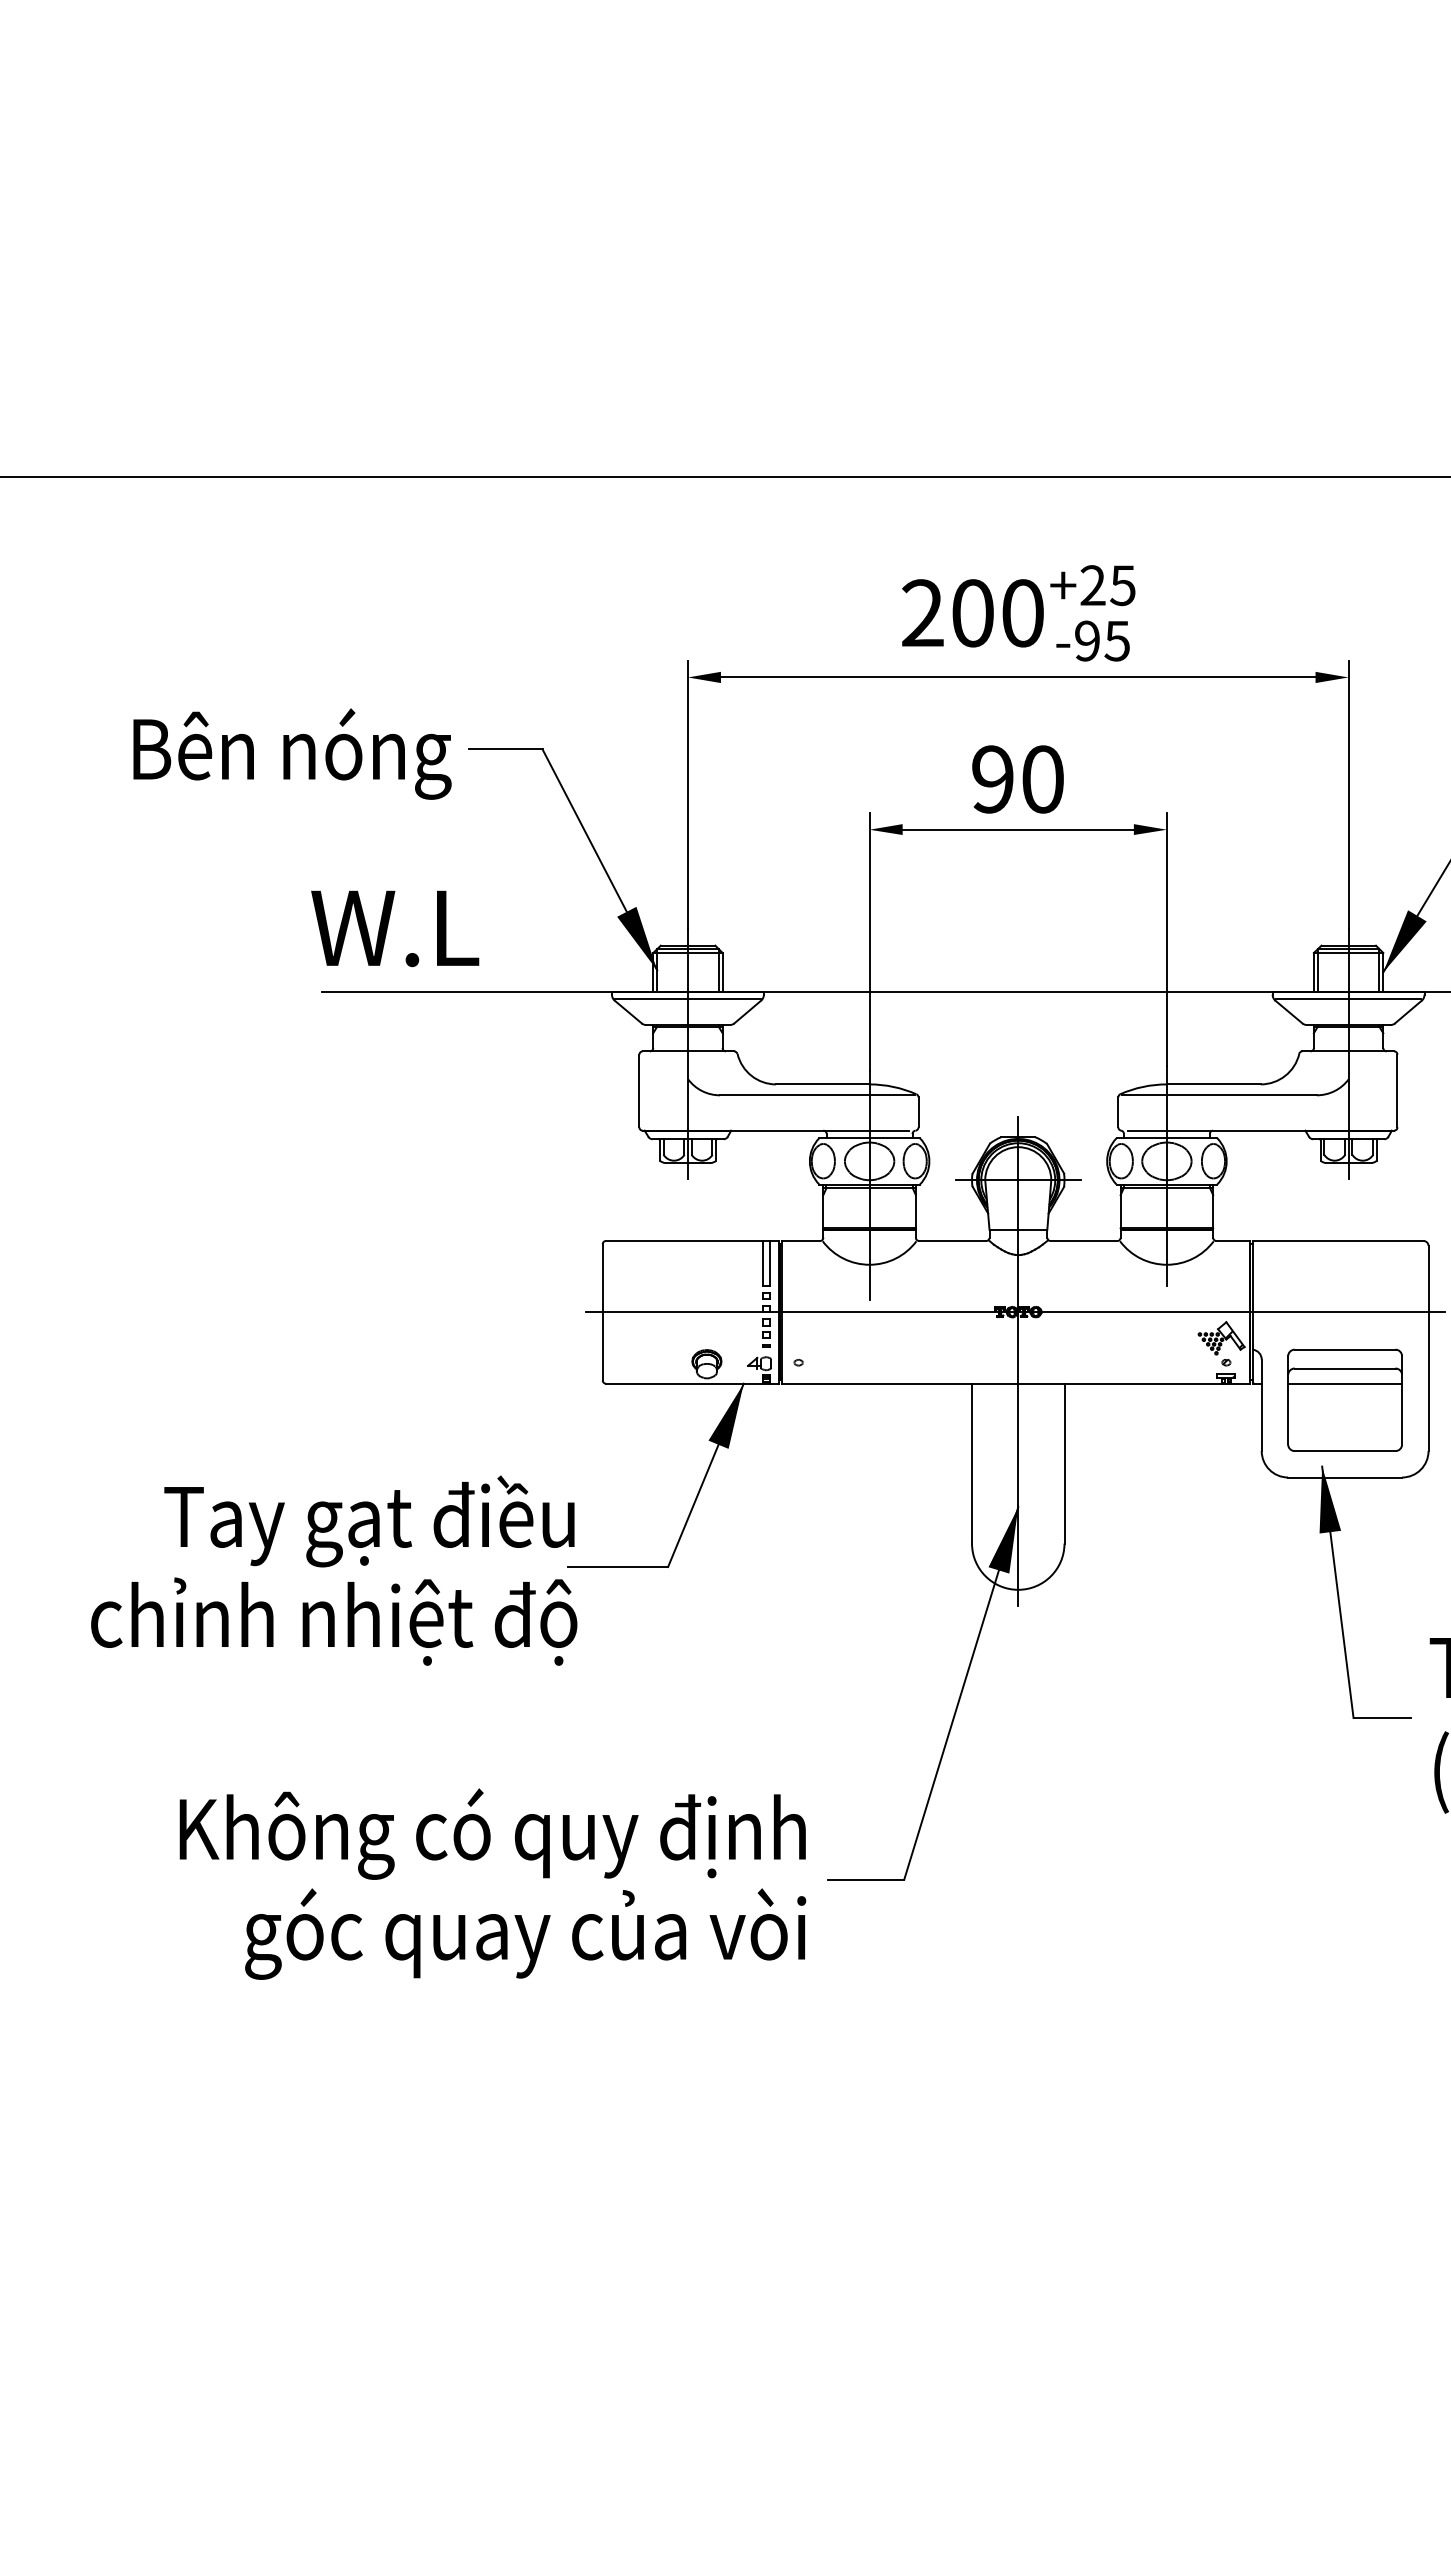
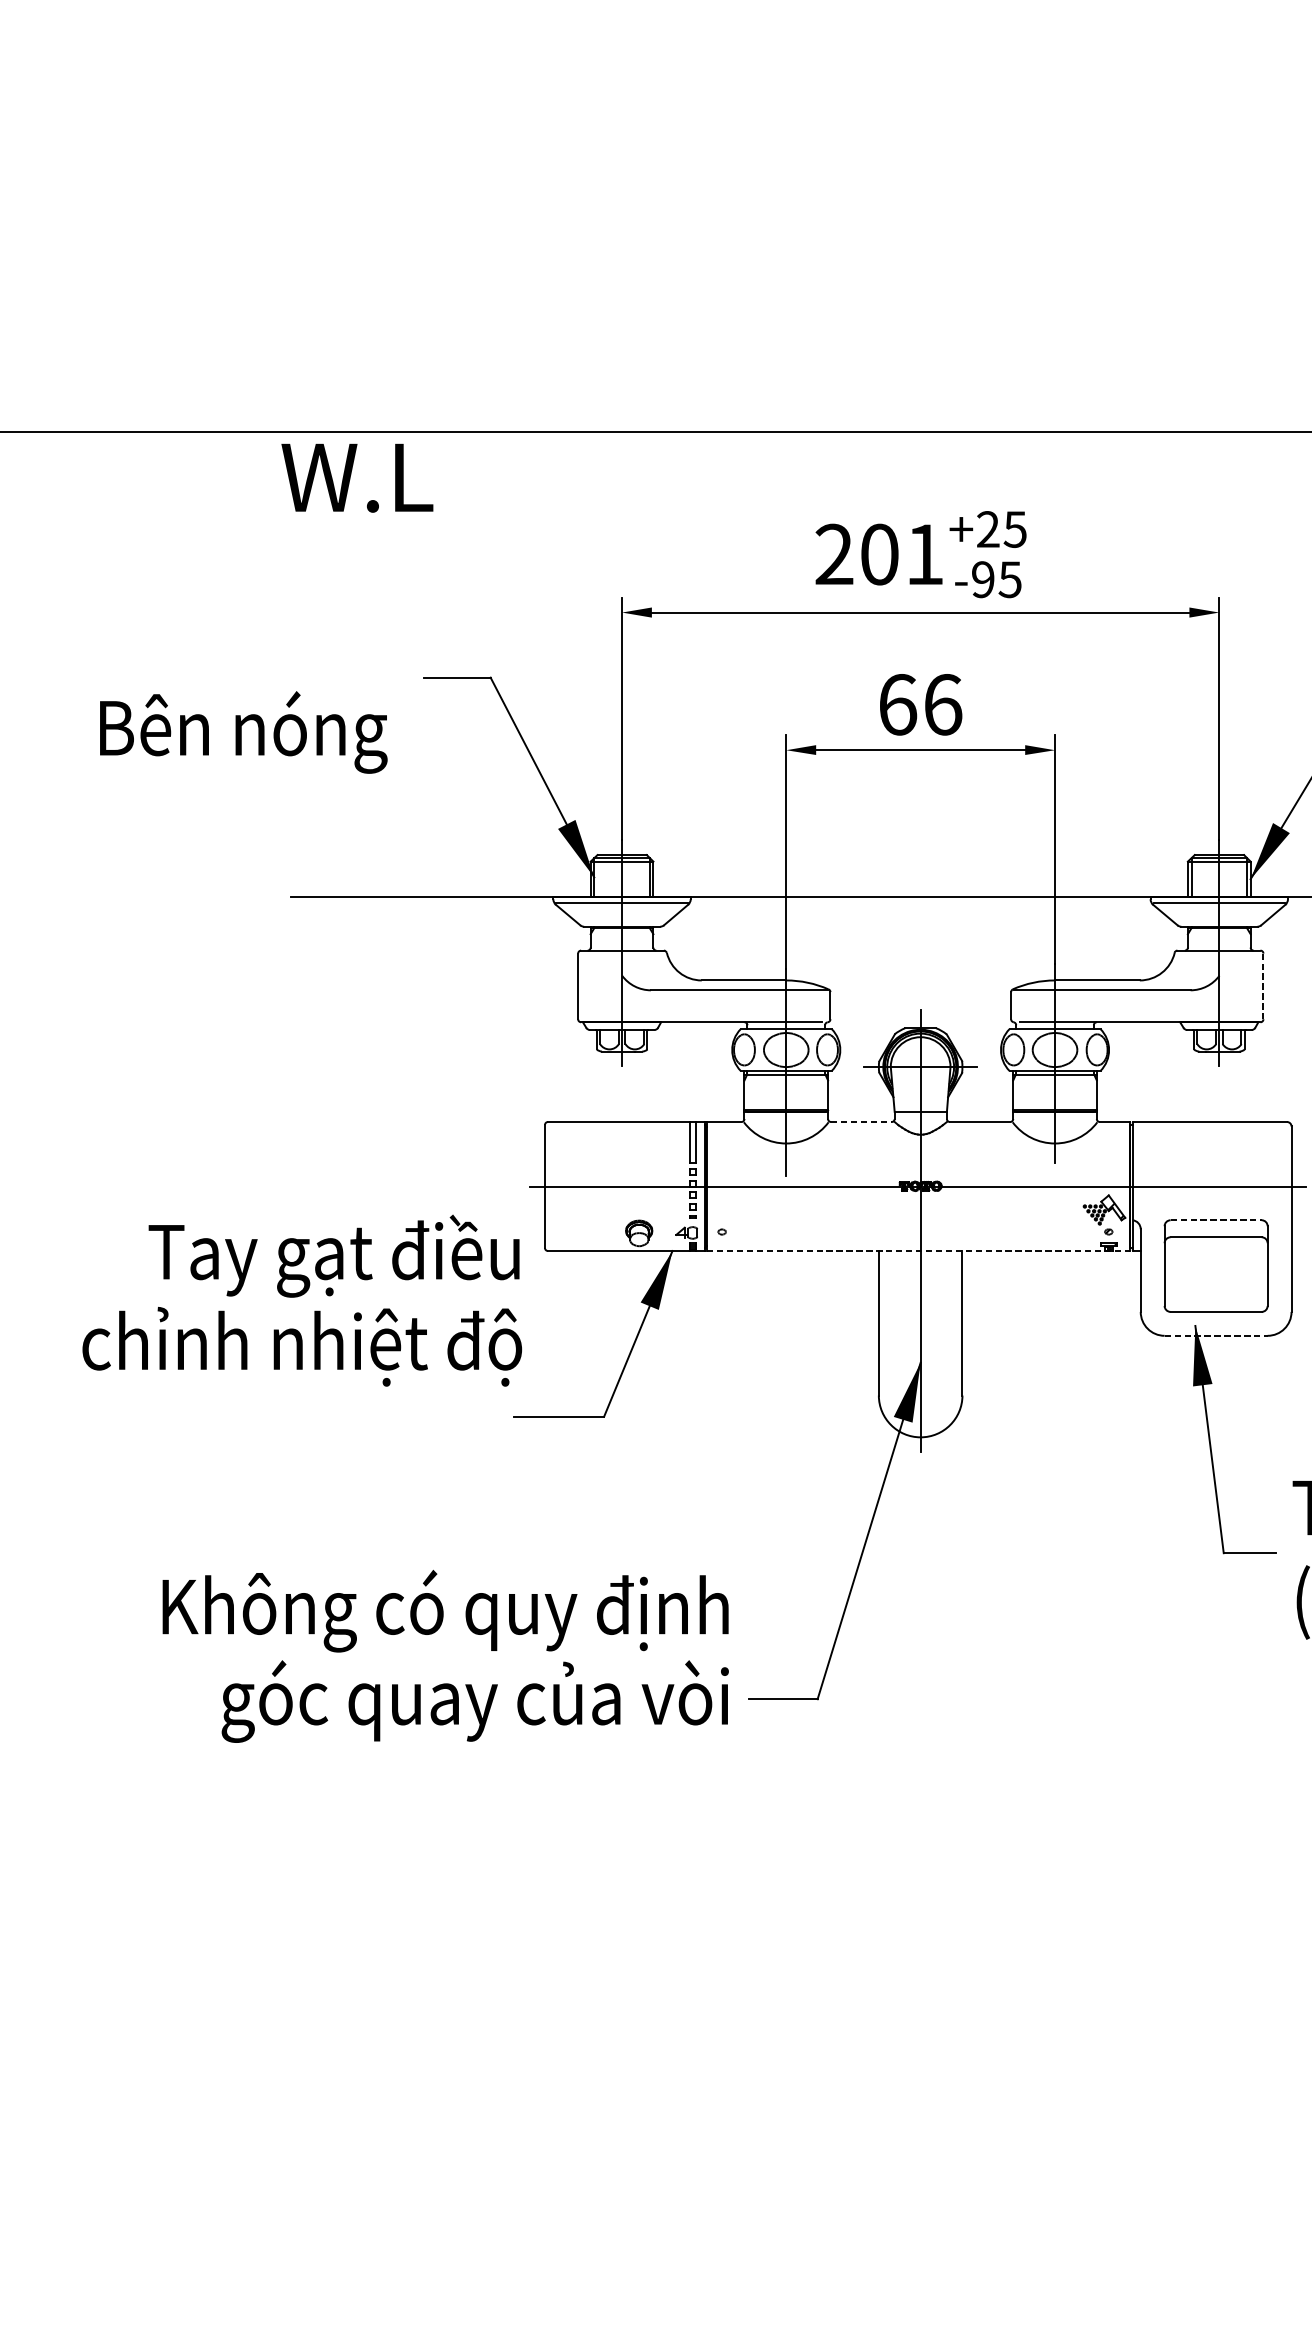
text: (1022, 613) -> (924, 554), 200 -> 201
text: (292, 753) -> (243, 731), moved
text: (1018, 779) -> (920, 704), 90 -> 66
text: (395, 928) -> (357, 477), moved
line: (1397, 1091) -> (1263, 986), solid -> dashed
line: (952, 1241) -> (861, 1122), solid -> dashed
line: (1345, 1349) -> (1216, 1220), solid -> dashed
line: (1015, 1383) -> (918, 1250), solid -> dashed
line: (1345, 1383) -> (1216, 1250), removed
line: (1345, 1477) -> (1216, 1335), solid -> dashed
text: (334, 1570) -> (302, 1300), moved
text: (492, 1883) -> (445, 1655), moved

